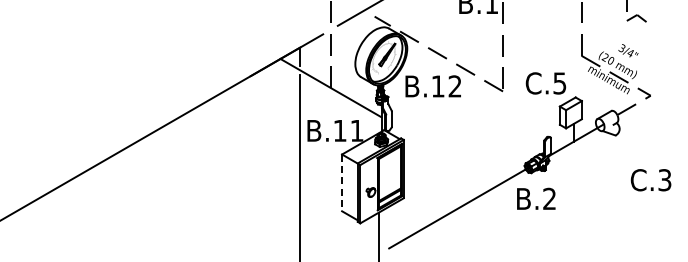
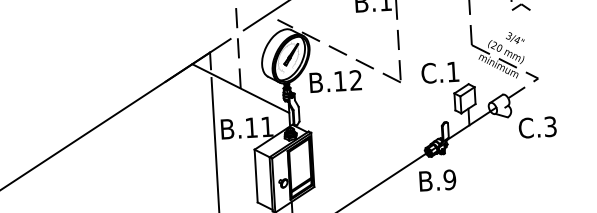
text: (559, 83) -> (452, 72), C.5 -> C.1
text: (650, 180) -> (537, 127), moved
line: (342, 183) -> (256, 176), dashed -> solid
text: (549, 198) -> (449, 179), B.2 -> B.9

